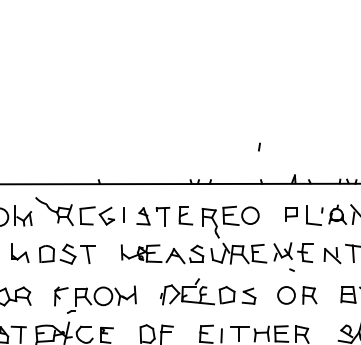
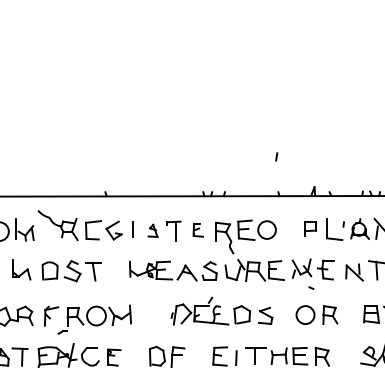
part: (185, 215) -> (197, 229), size x0.7
part: (143, 216) -> (153, 230), size x0.7
part: (95, 299) -> (88, 319), moved

